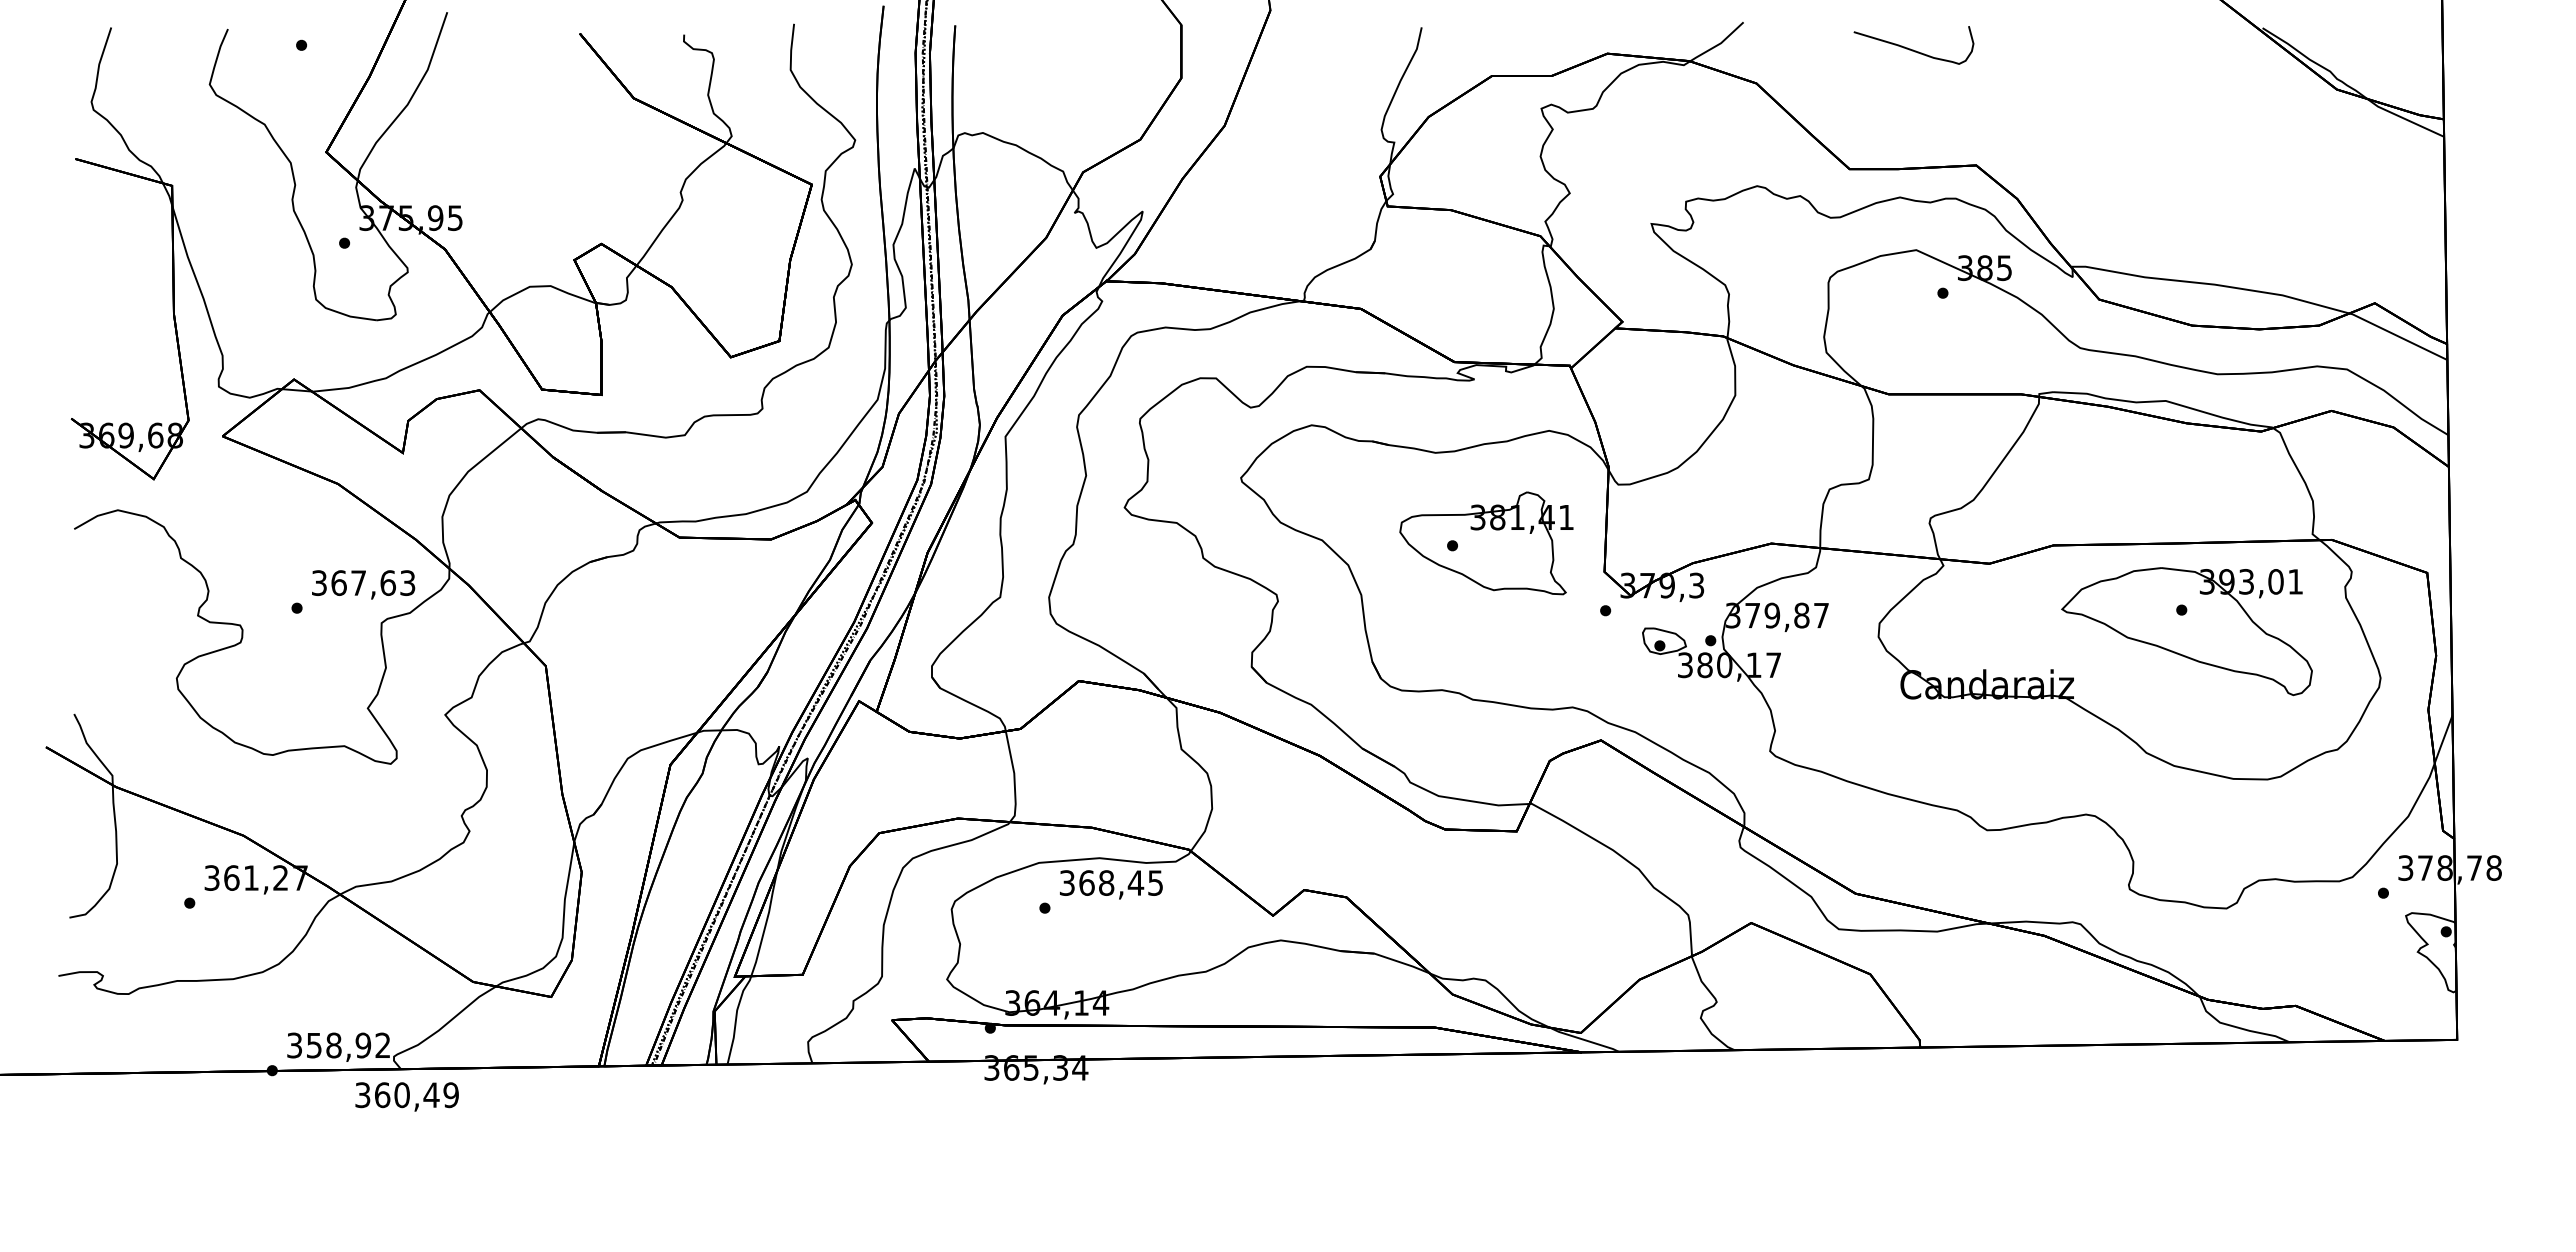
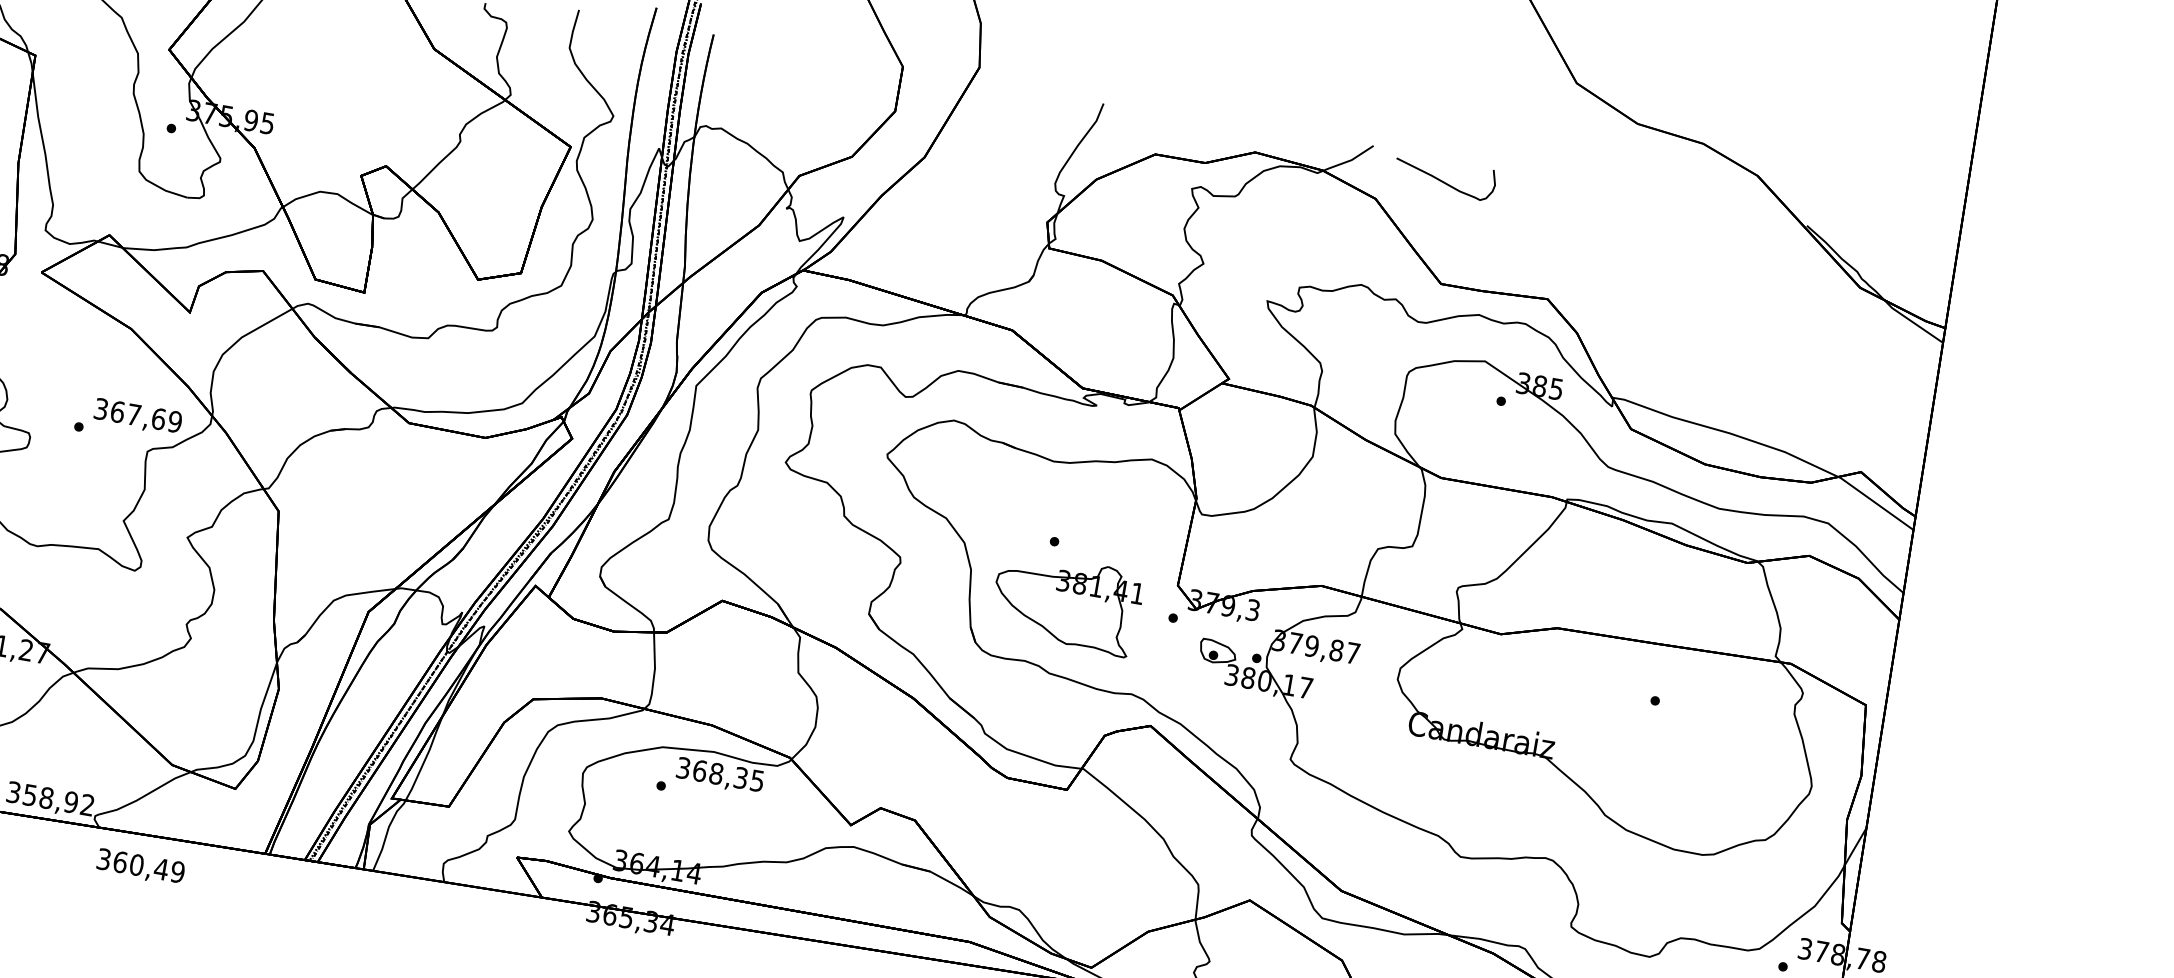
curve: (1913, 49) -> (1444, 181), moved
part: (1486, 543) -> (1066, 603), moved
text: (407, 582) -> (175, 421), 367,63 -> 367,69
part: (2186, 631) -> (1656, 719), removed
text: (1135, 882) -> (740, 777), 368,45 -> 368,35
text: (406, 1096) -> (140, 866), moved

